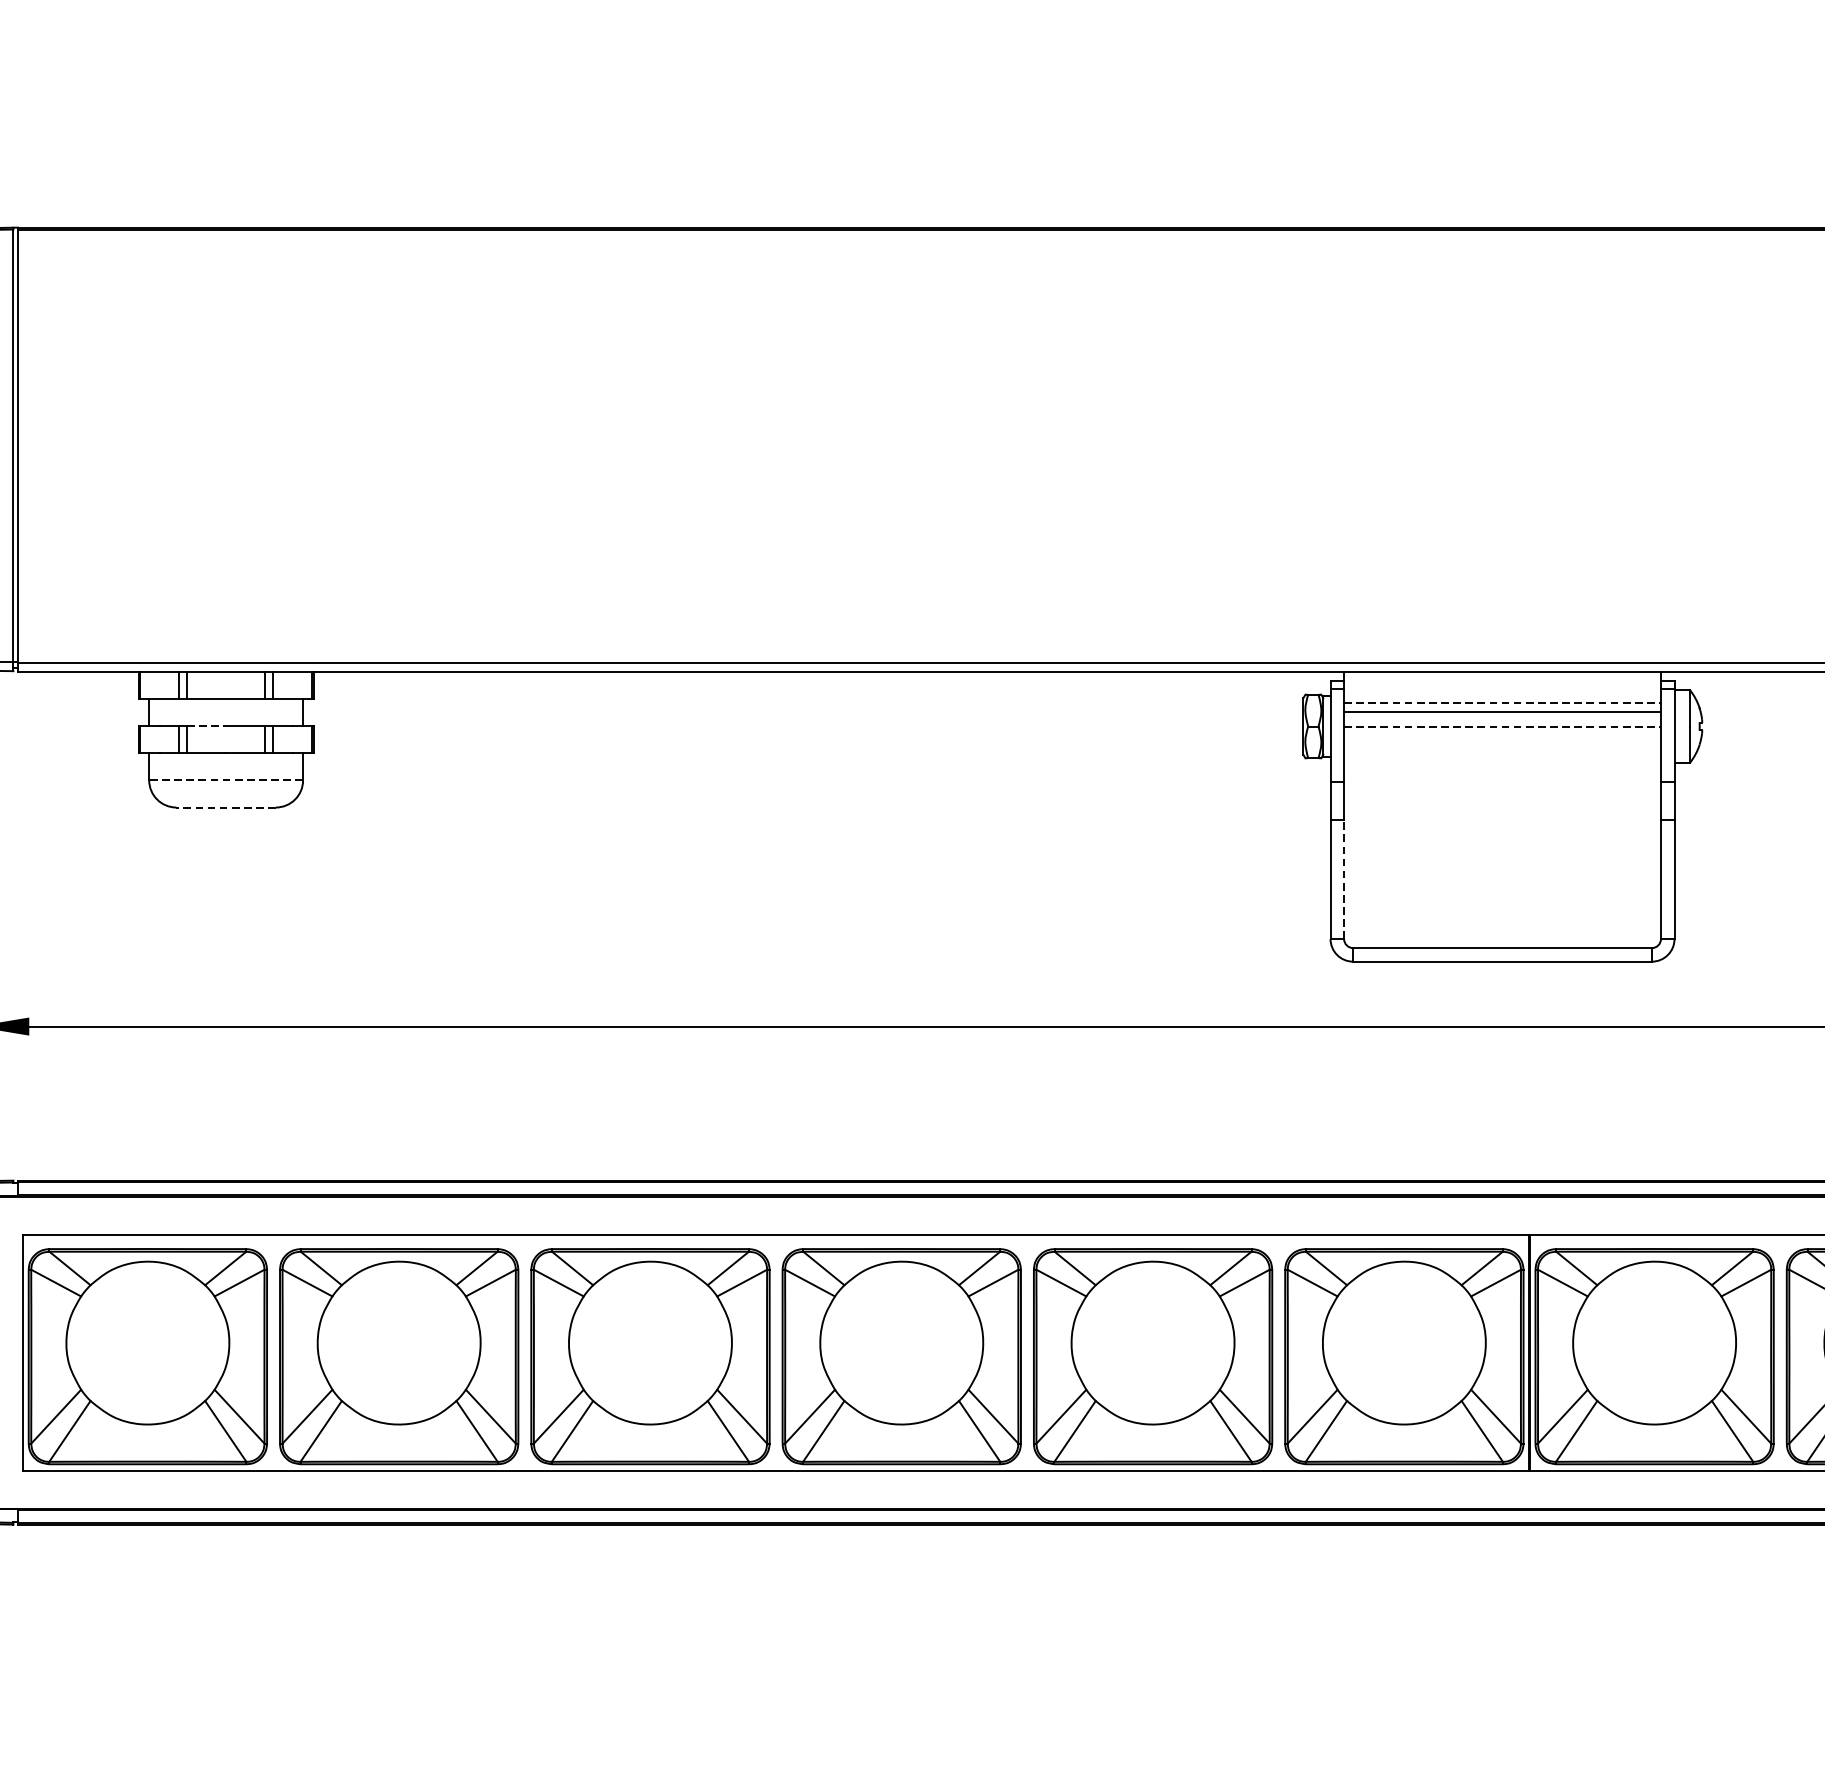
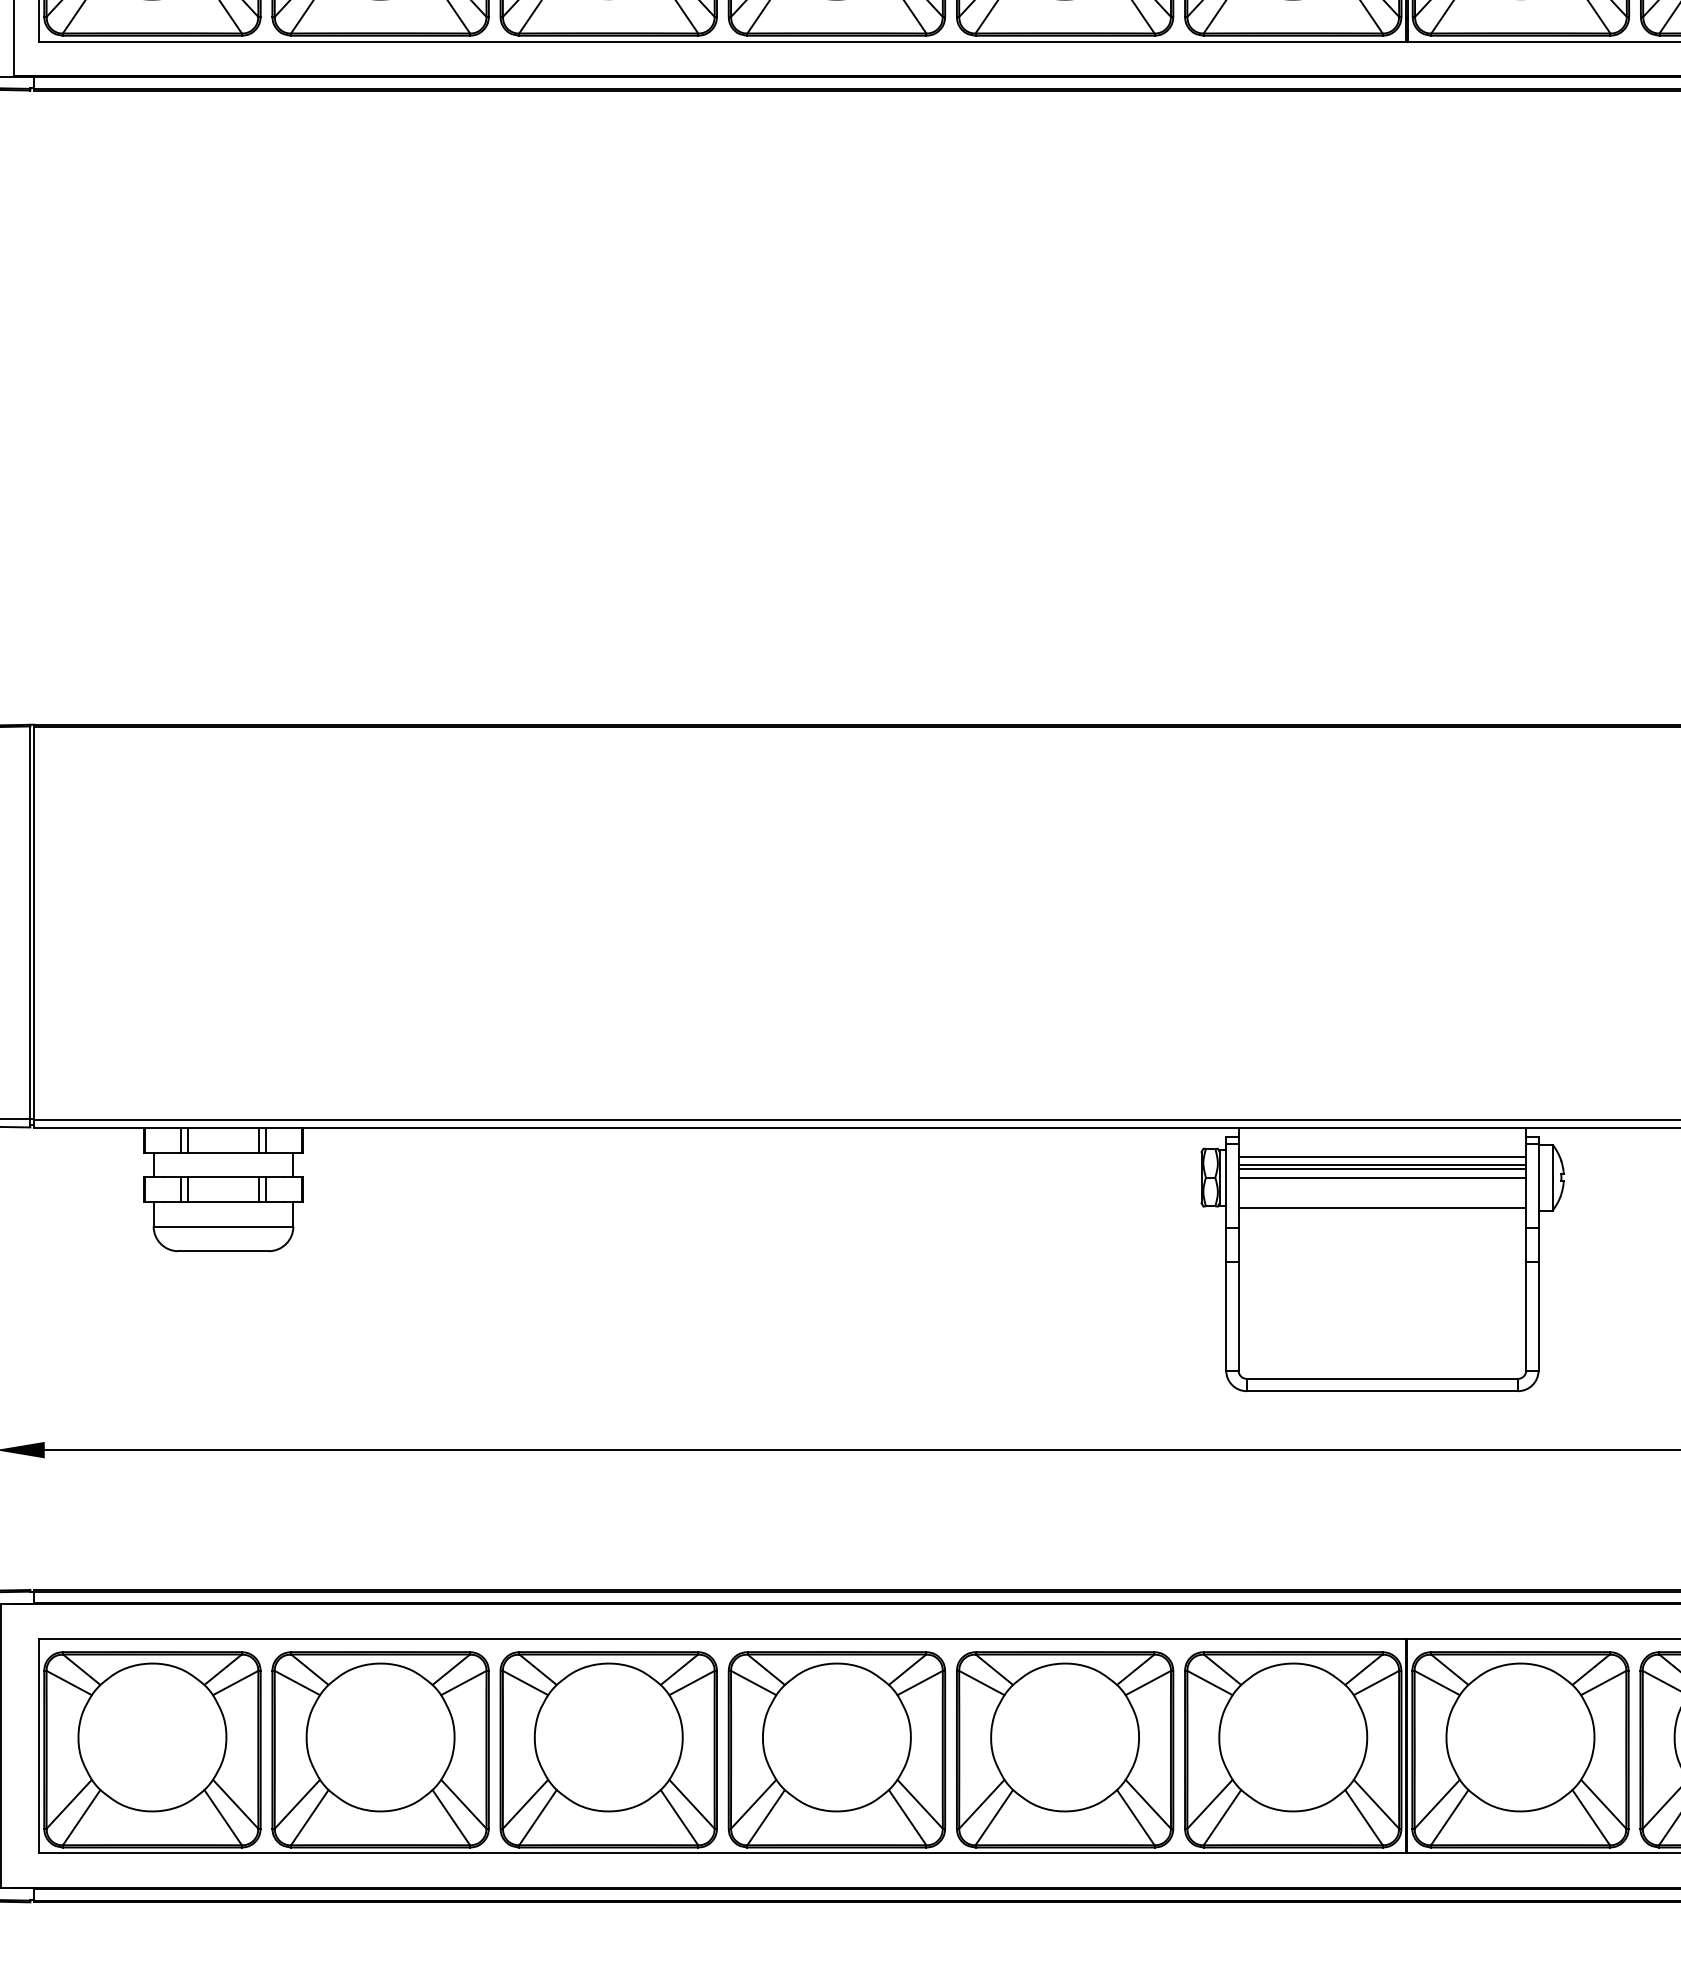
line: (1502, 703) -> (1382, 1156), dashed -> solid
line: (1502, 717) -> (1382, 1169), added
line: (206, 726) -> (205, 1177), dashed -> solid
line: (1502, 726) -> (1382, 1177), dashed -> solid
line: (1502, 760) -> (1382, 1208), added
line: (226, 780) -> (223, 1226), dashed -> solid
line: (226, 807) -> (223, 1251), dashed -> solid
line: (1344, 878) -> (1238, 1315), dashed -> solid

